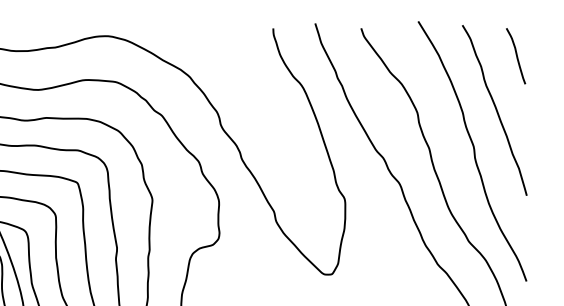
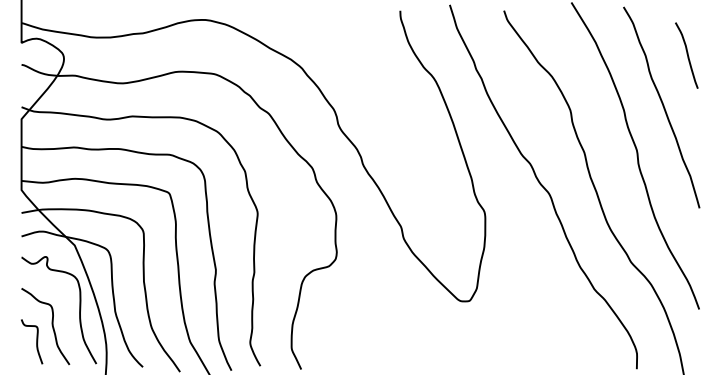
curve: (515, 55) -> (686, 54), moved

